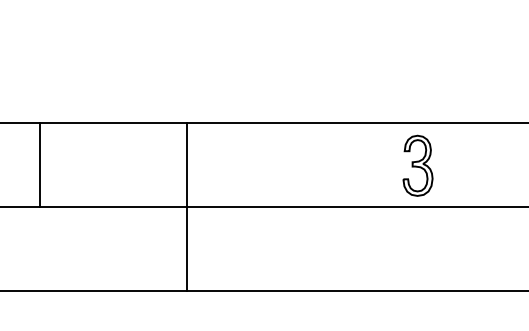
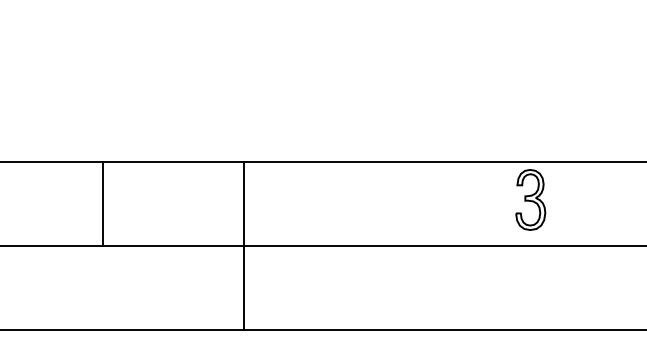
line: (39, 164) -> (102, 203), moved
part: (417, 165) -> (530, 199), moved
line: (186, 206) -> (243, 245), moved

